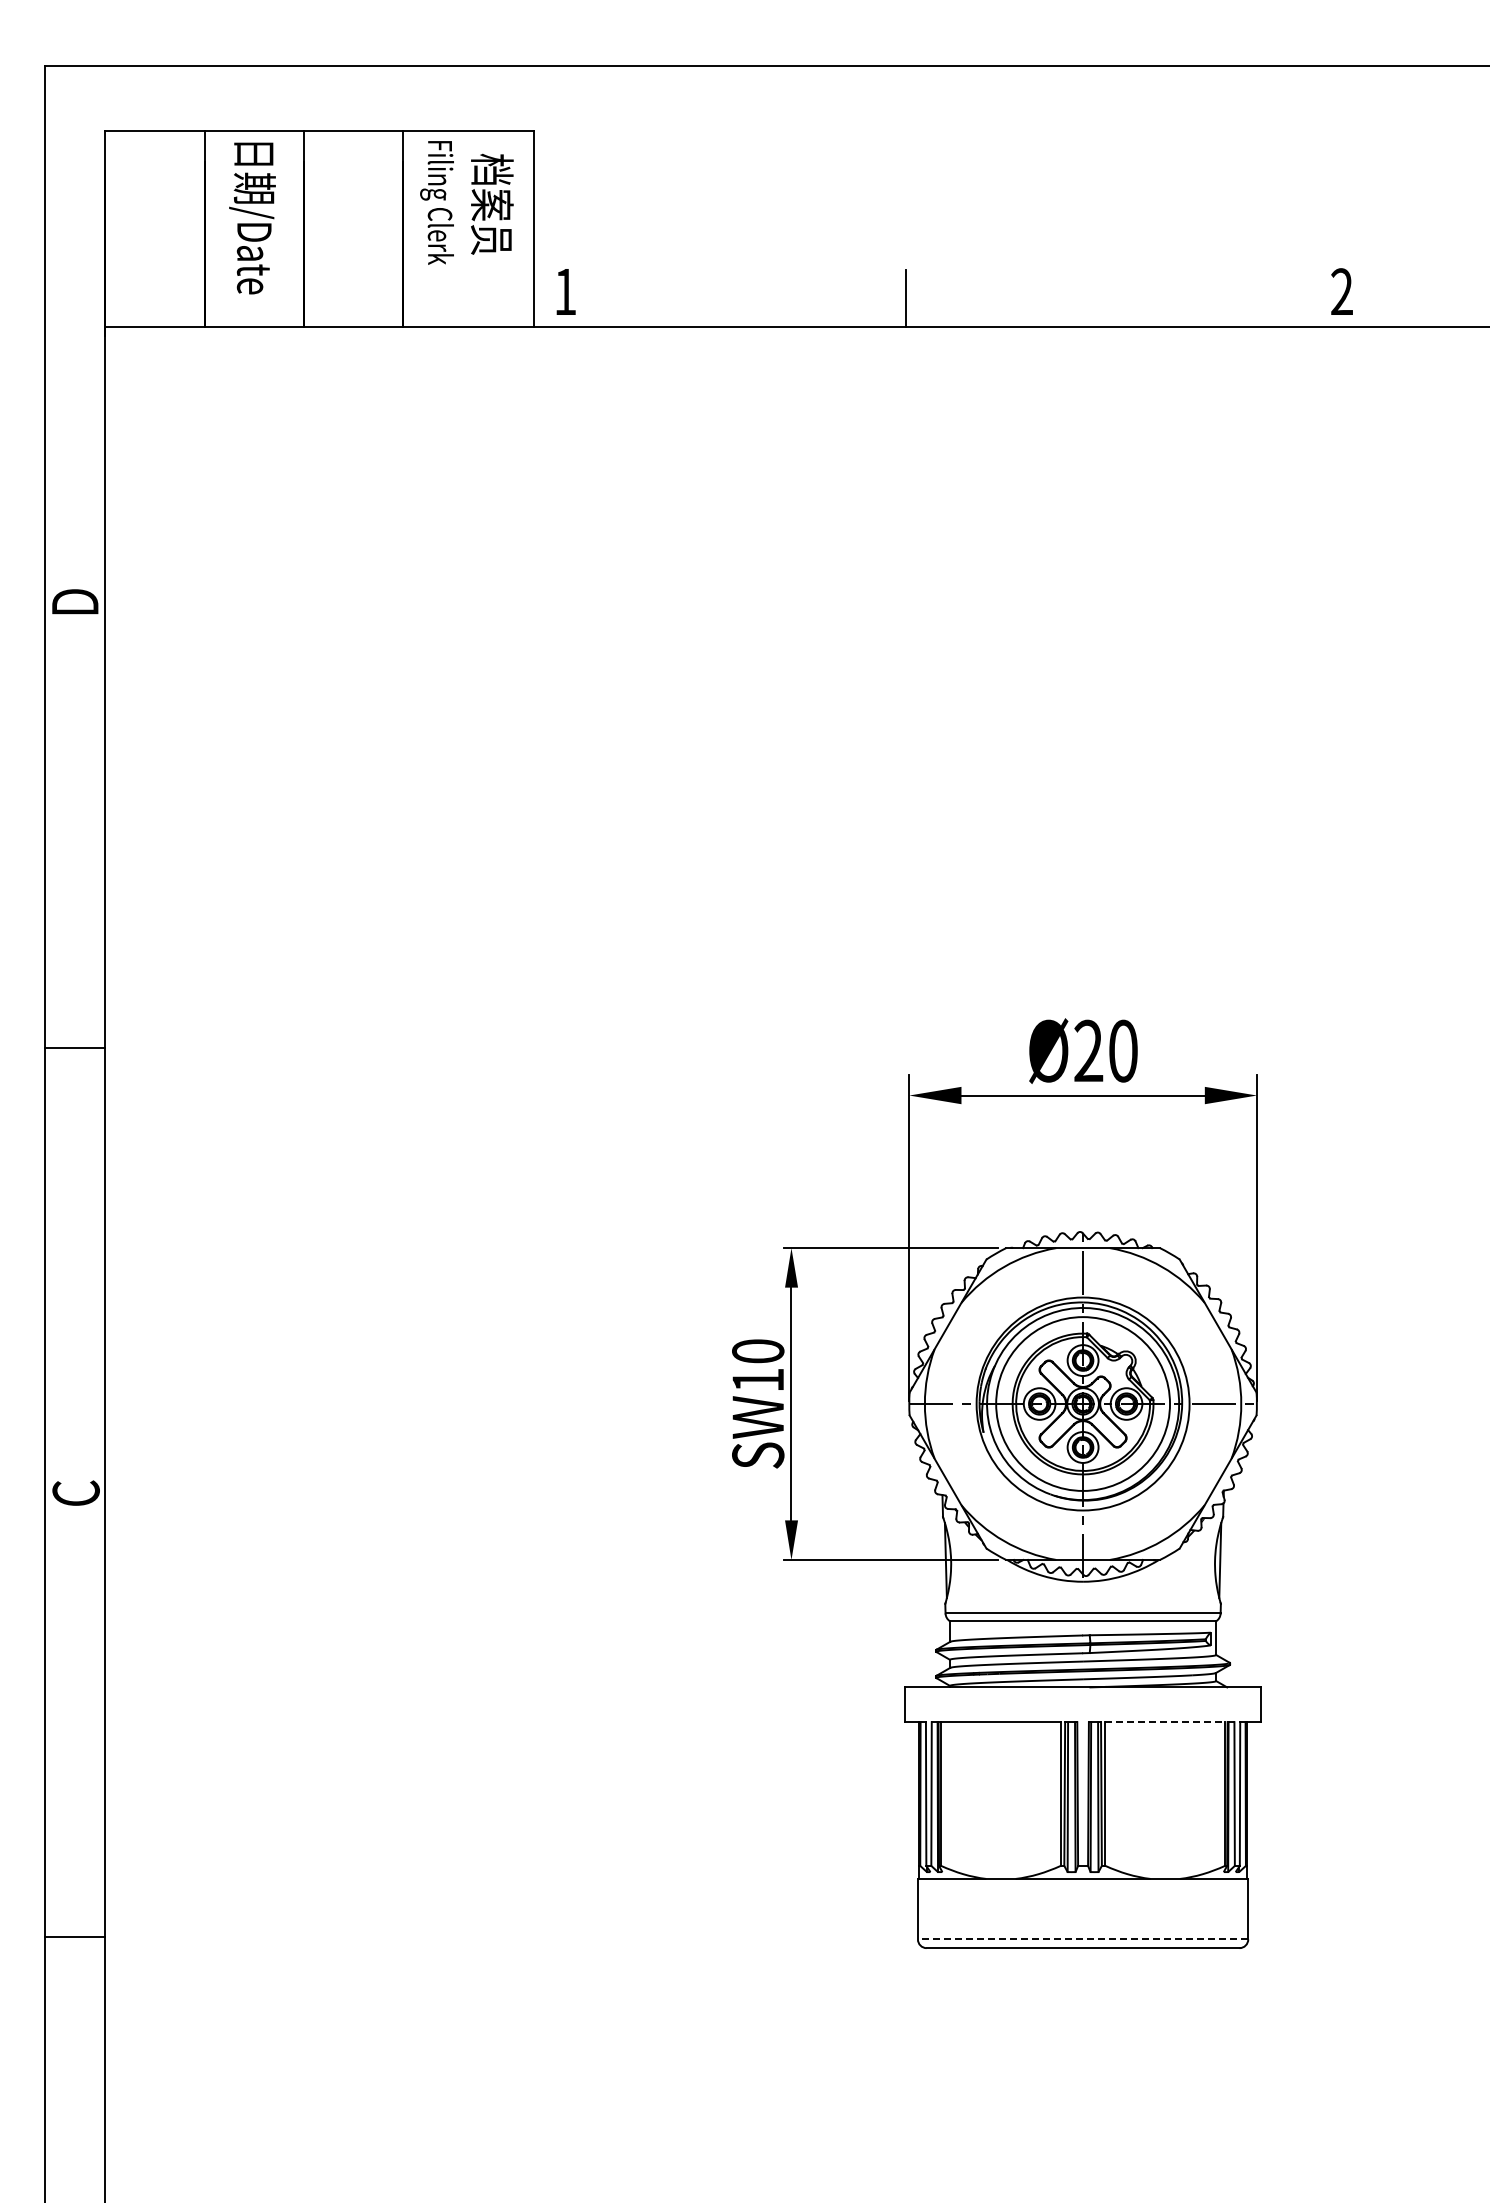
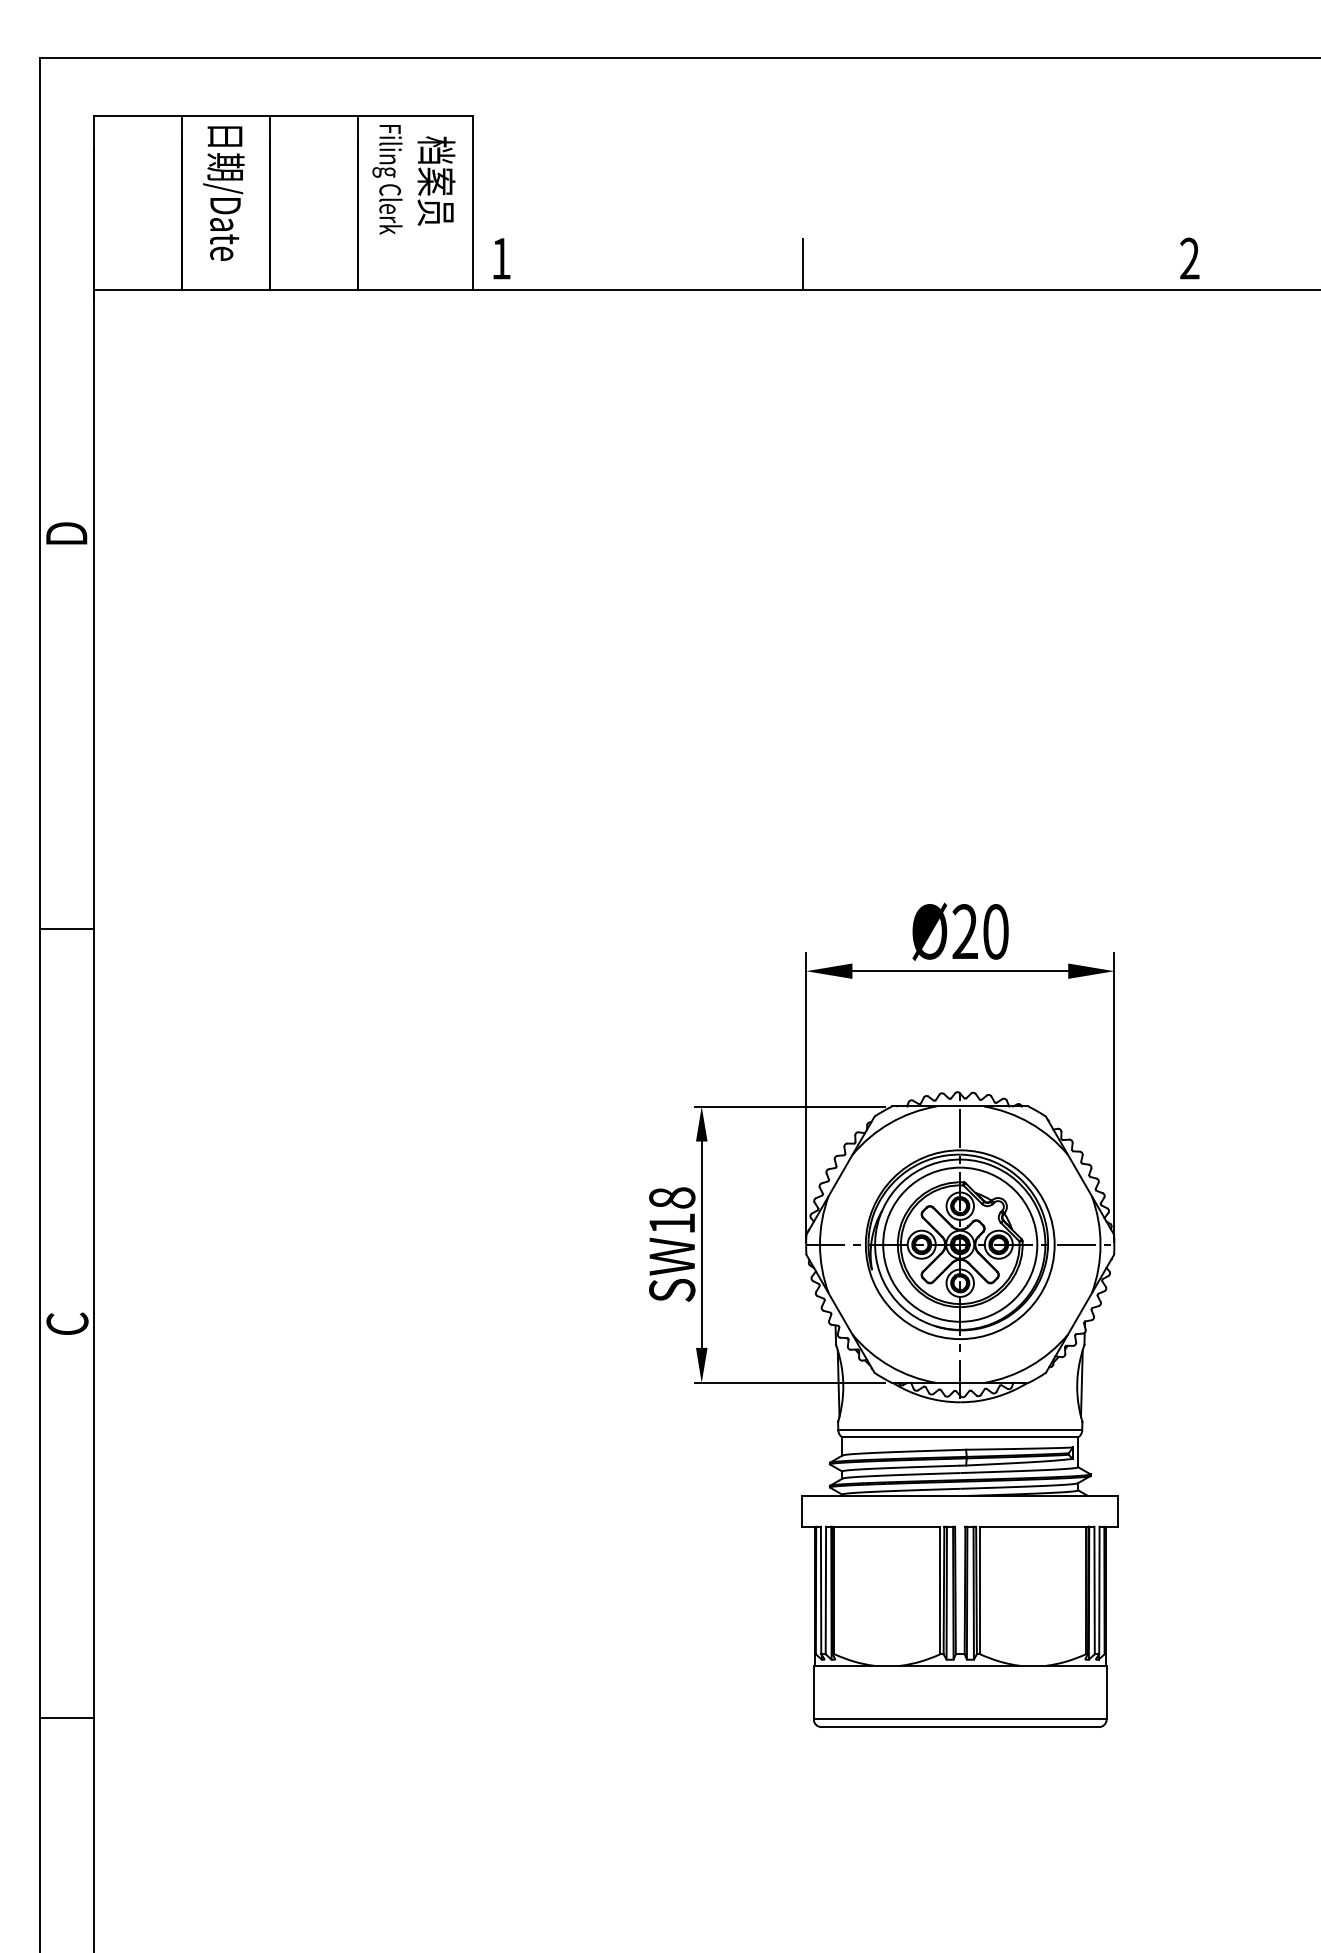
text: (758, 1351) -> (672, 1198), SW10 -> SW18
line: (1165, 1722) -> (1033, 1527), dashed -> solid
line: (1082, 1939) -> (959, 1719), dashed -> solid

